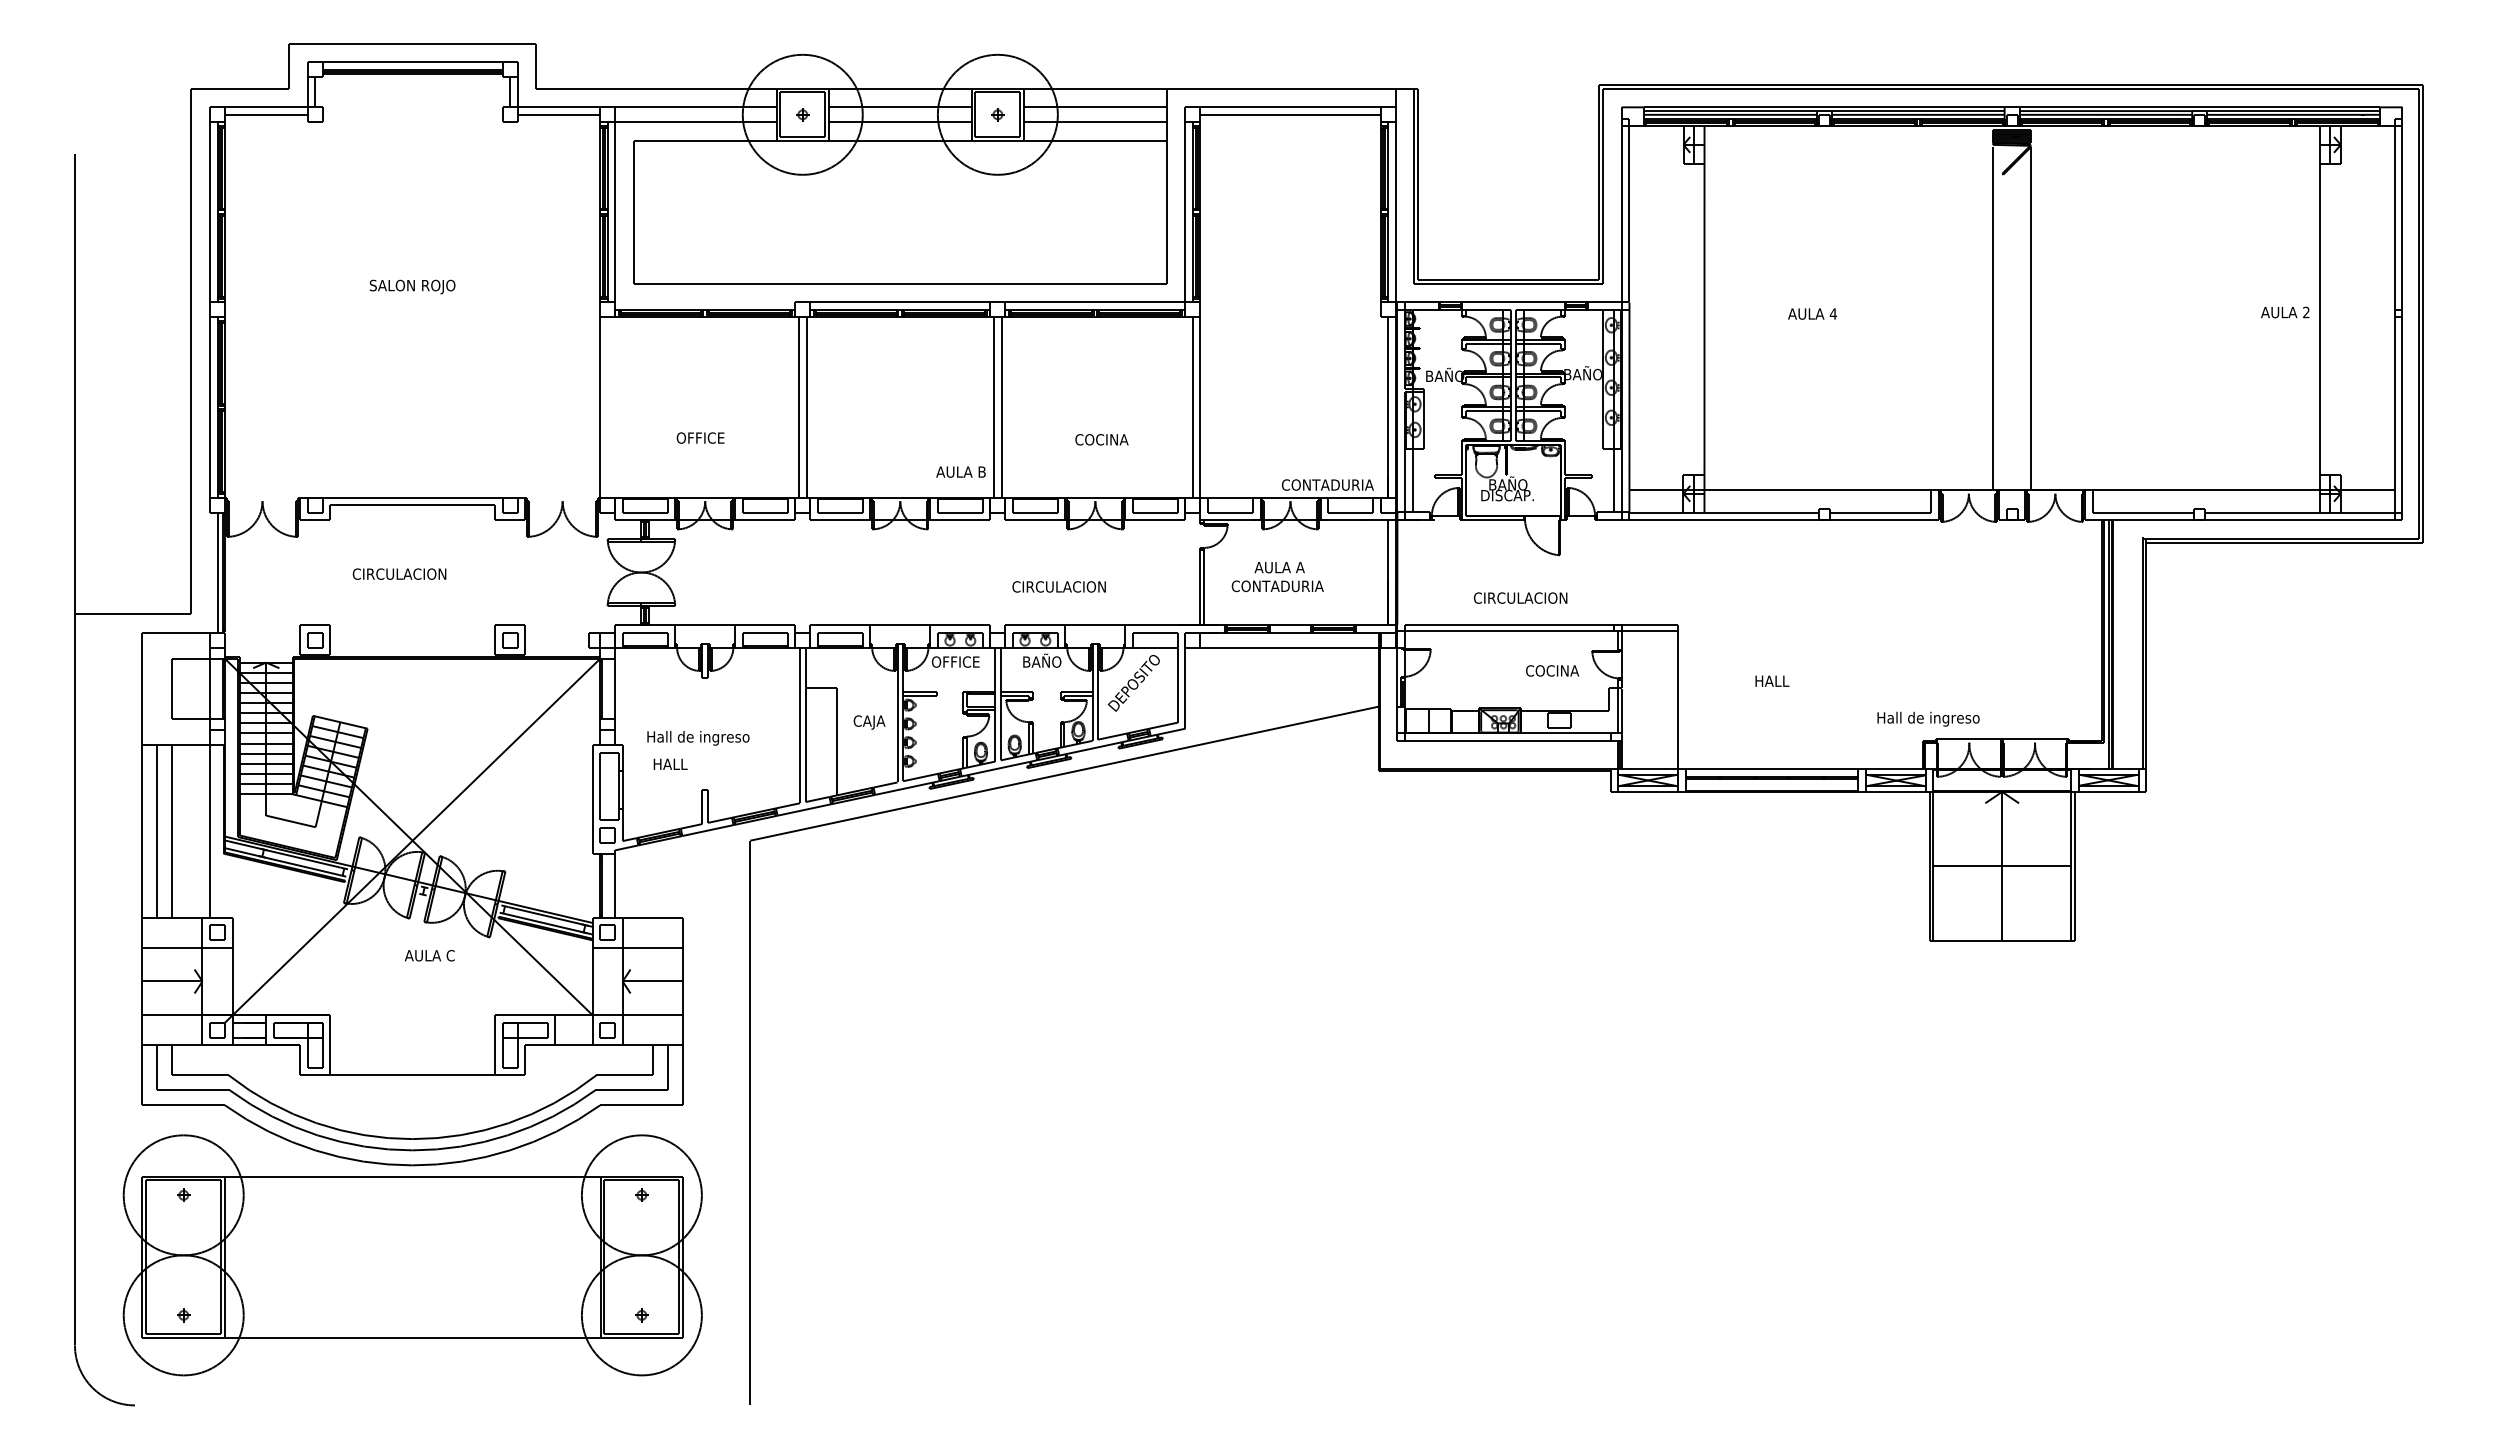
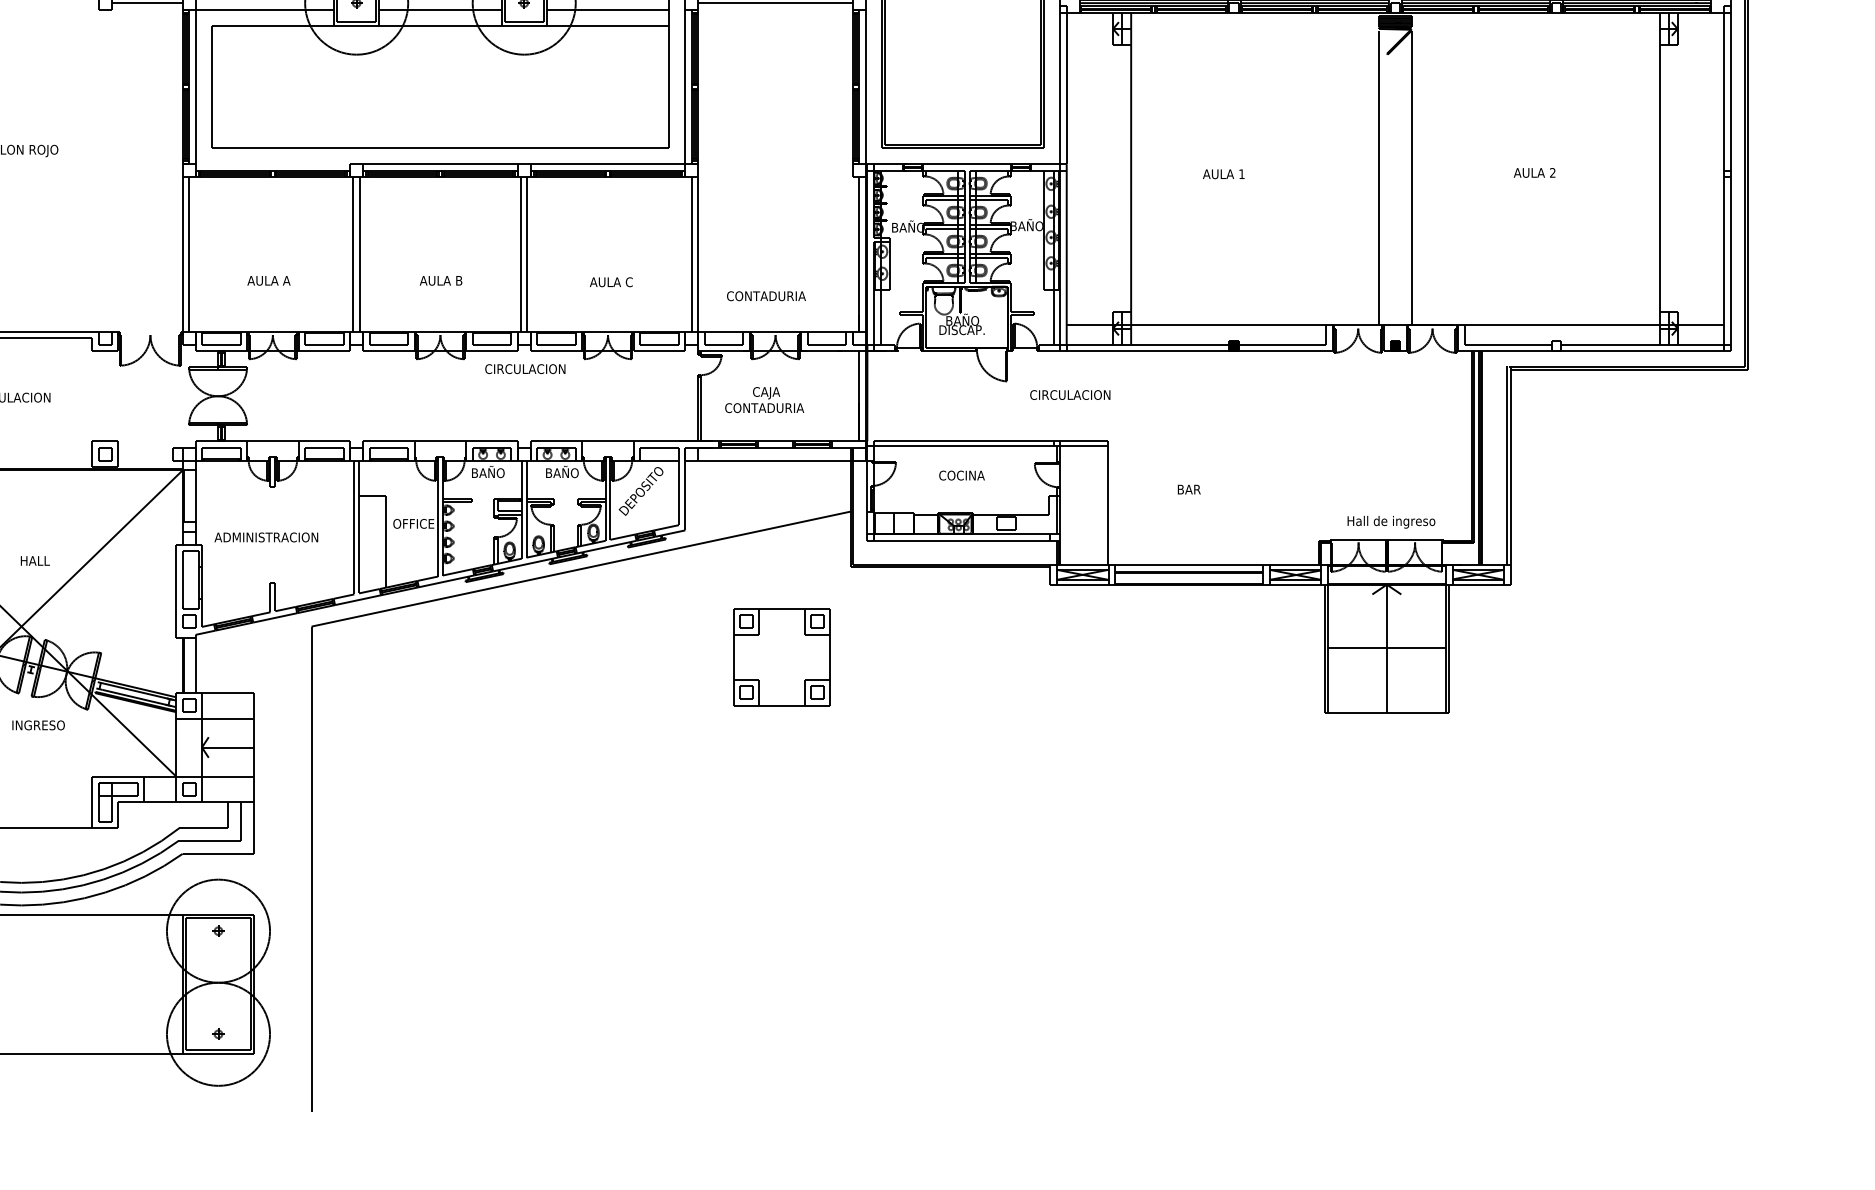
text: (2285, 312) -> (1534, 172), moved
text: (1833, 313) -> (1241, 173), 4 -> 1
line: (607, 407) -> (188, 254), added
text: (700, 437) -> (268, 280), OFFICE -> AULA A
text: (1101, 439) -> (613, 281), COCINA -> AULA C
text: (960, 471) -> (440, 280), moved
text: (1327, 484) -> (766, 295), moved
hatch: (1824, 514) -> (1234, 346), added
hatch: (2011, 514) -> (1394, 346), added
text: (1279, 568) -> (766, 392), AULA A -> CAJA
text: (1058, 586) -> (524, 368), moved
text: (1520, 597) -> (1070, 394), moved
text: (955, 660) -> (487, 471), OFFICE -> BAÑO
text: (1552, 670) -> (961, 475), moved
text: (1772, 680) -> (1189, 488), HALL -> BAR
text: (1928, 718) -> (1391, 521), moved
text: (869, 722) -> (413, 525), CAJA -> OFFICE
text: (697, 737) -> (266, 537), Hall de ingreso -> ADMINISTRACION
text: (670, 763) -> (35, 560), moved
part: (1297, 876) -> (781, 657), added
text: (432, 955) -> (38, 725), AULA C -> INGRESO

